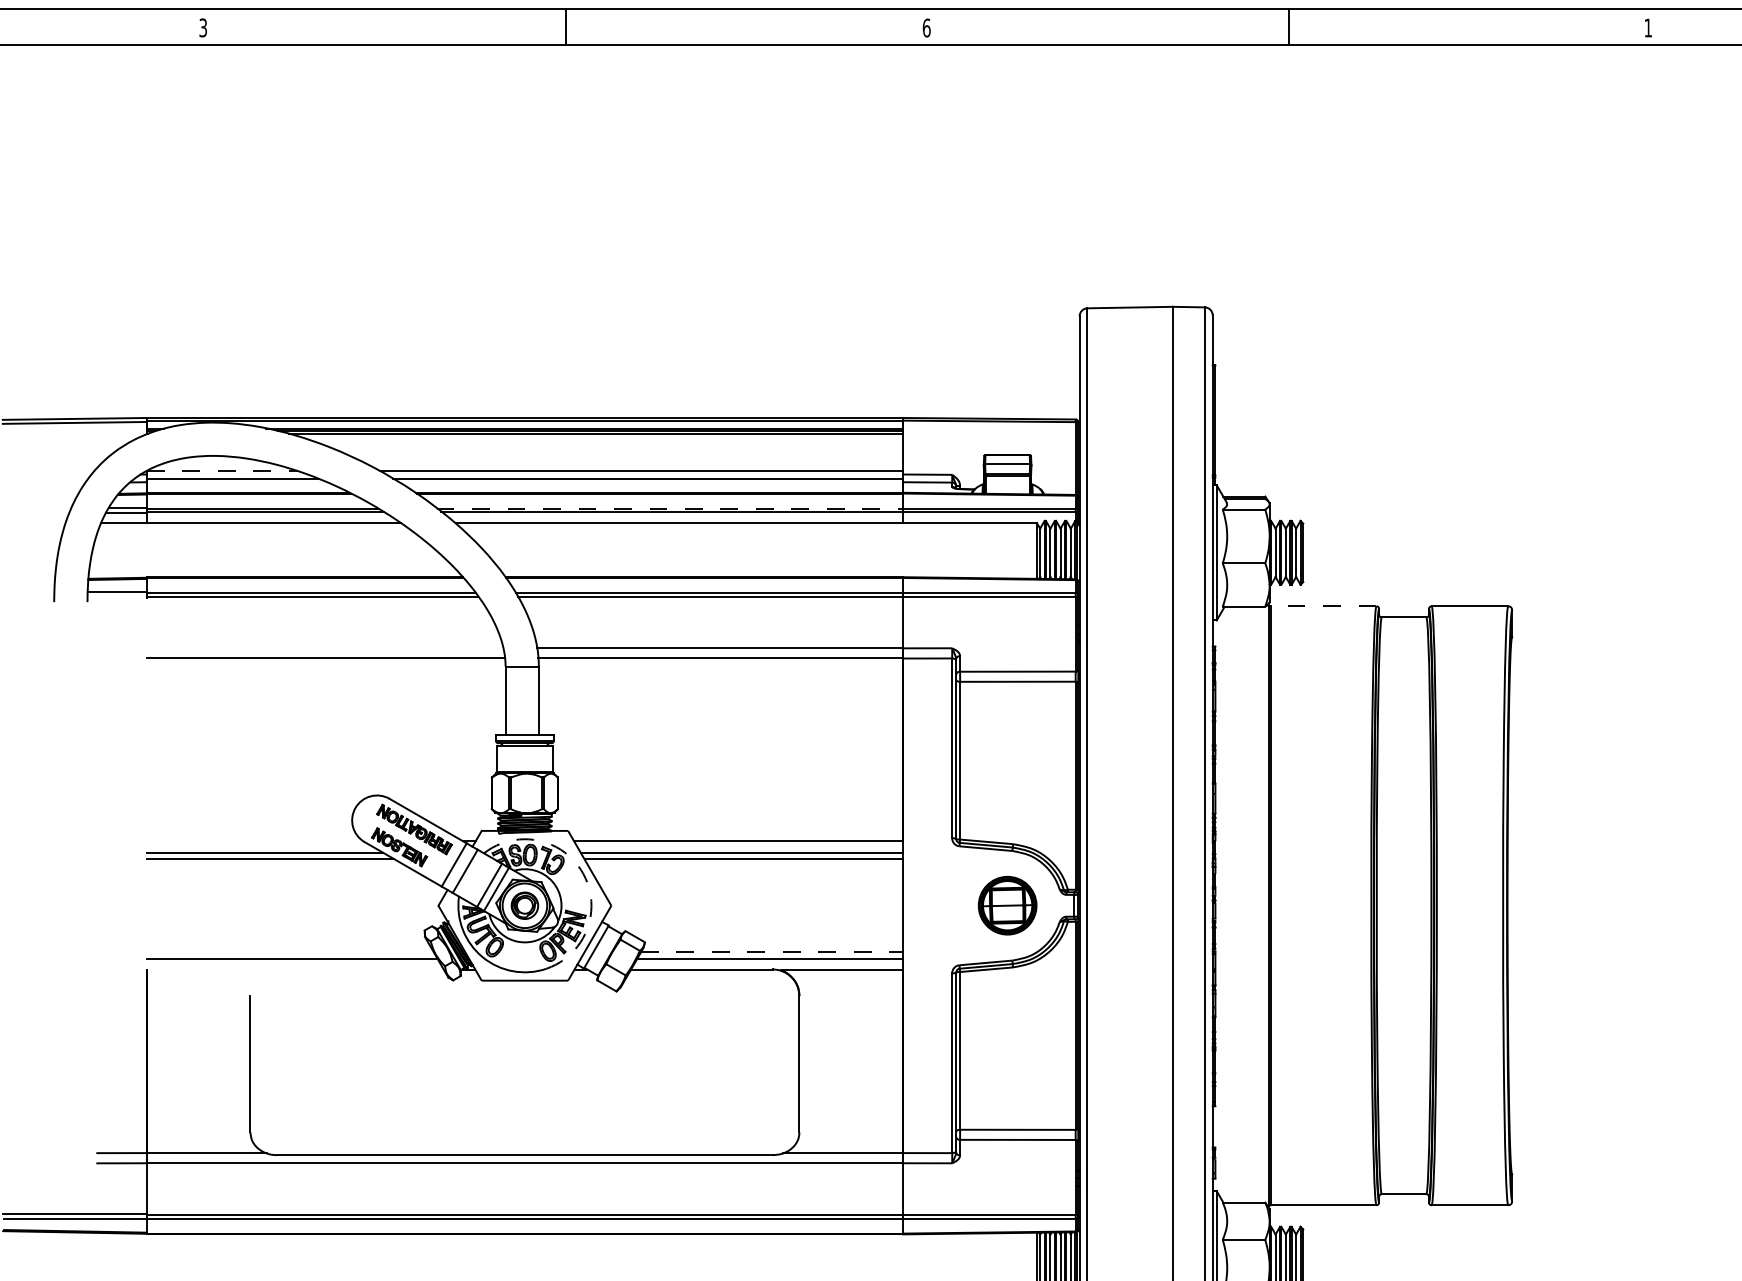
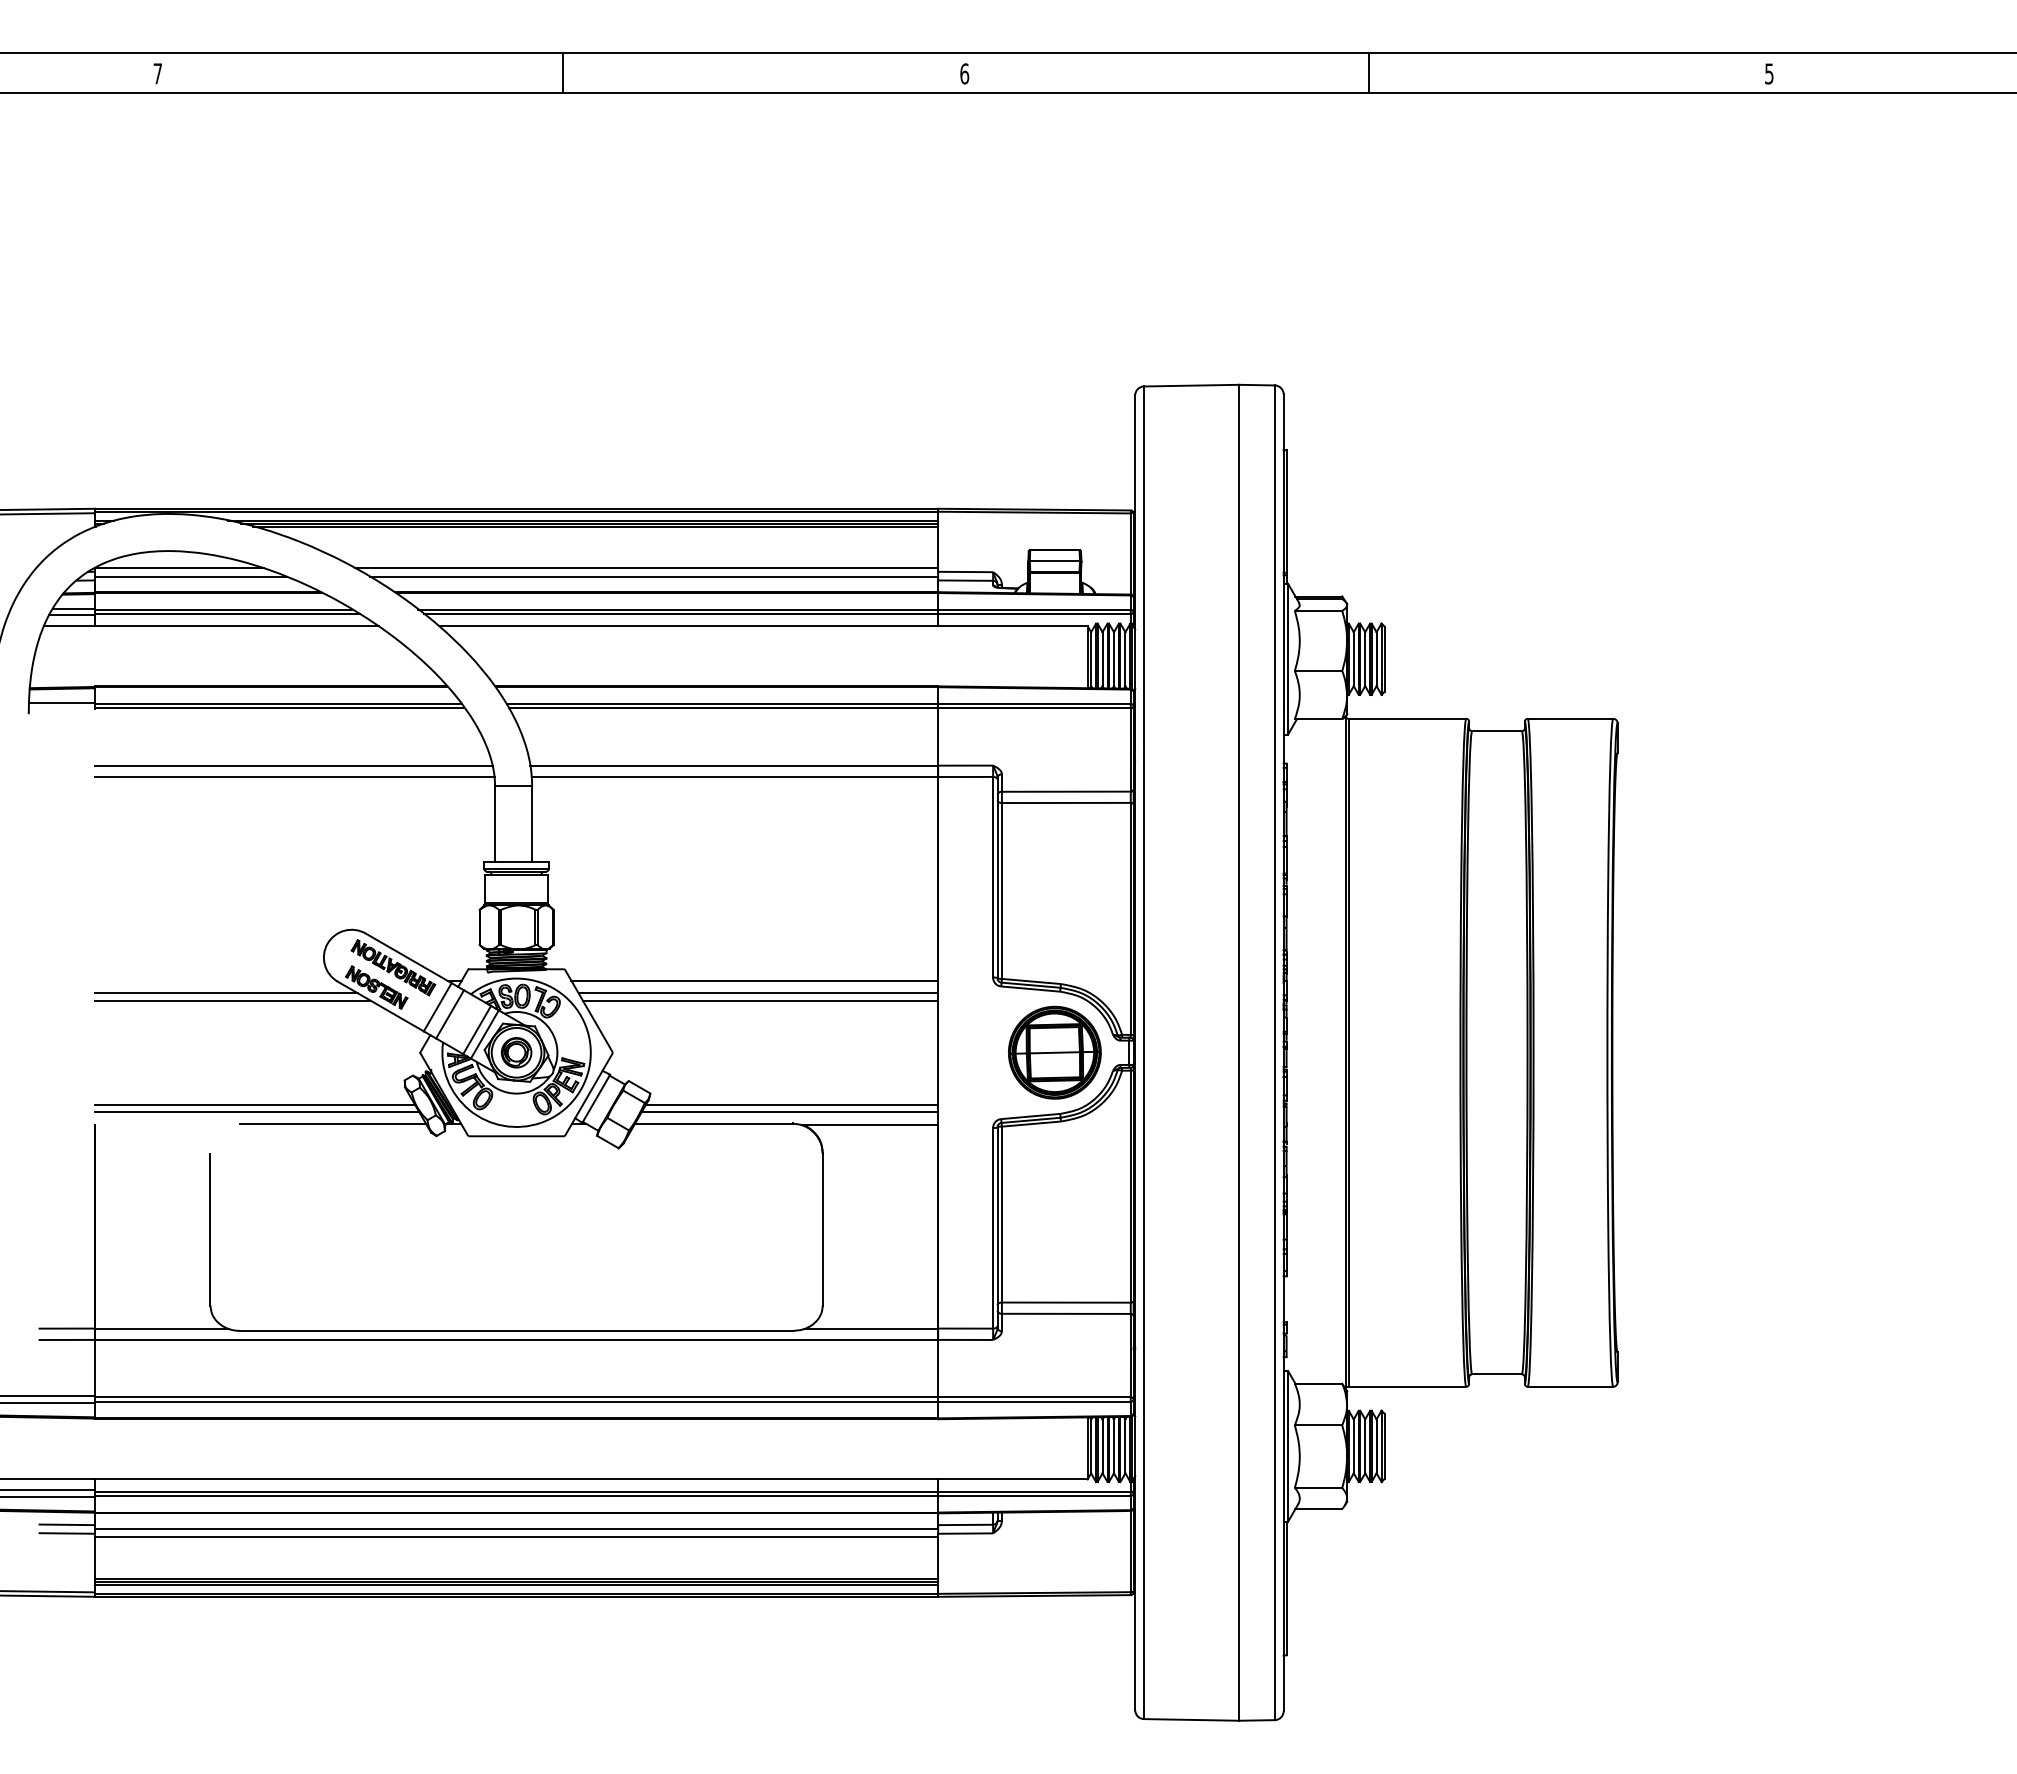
text: (202, 27) -> (157, 73), 3 -> 7
text: (1648, 27) -> (1769, 73), 1 -> 5
line: (222, 471) -> (179, 568), dashed -> solid
line: (670, 508) -> (678, 609), dashed -> solid
line: (1323, 606) -> (1407, 718), dashed -> solid
line: (324, 648) -> (293, 765), added
arc: (583, 874) -> (581, 1017), dashed -> solid
part: (1007, 905) -> (1054, 1052), size x1.43
line: (290, 952) -> (255, 1104), added
line: (772, 952) -> (792, 1104), dashed -> solid
line: (360, 969) -> (333, 1123), added

